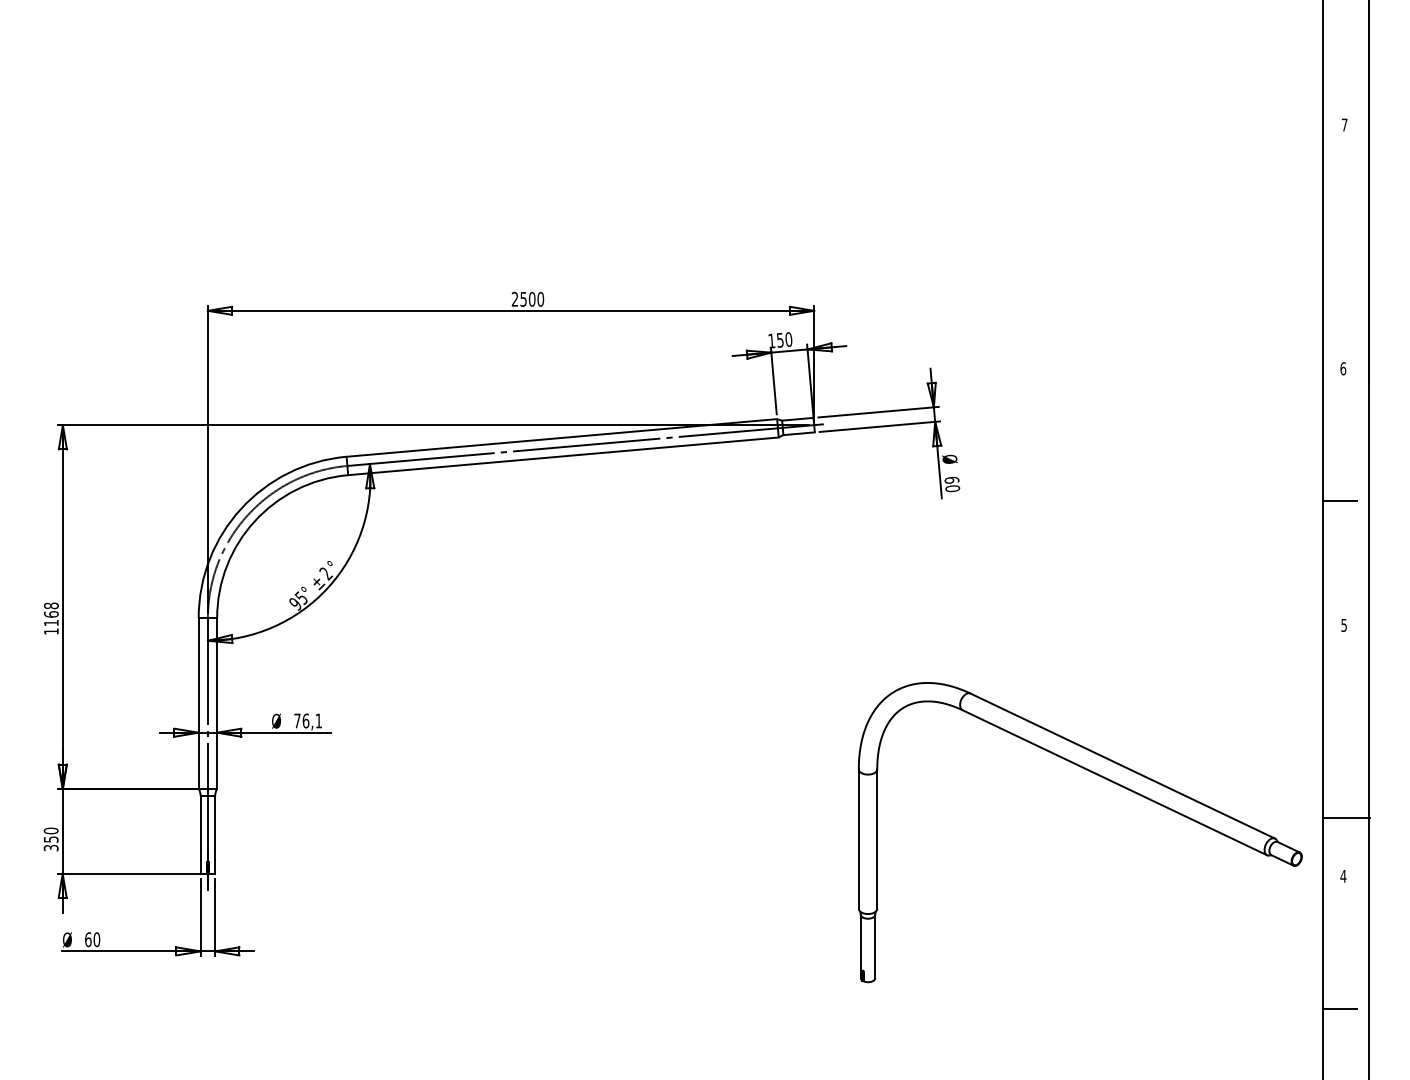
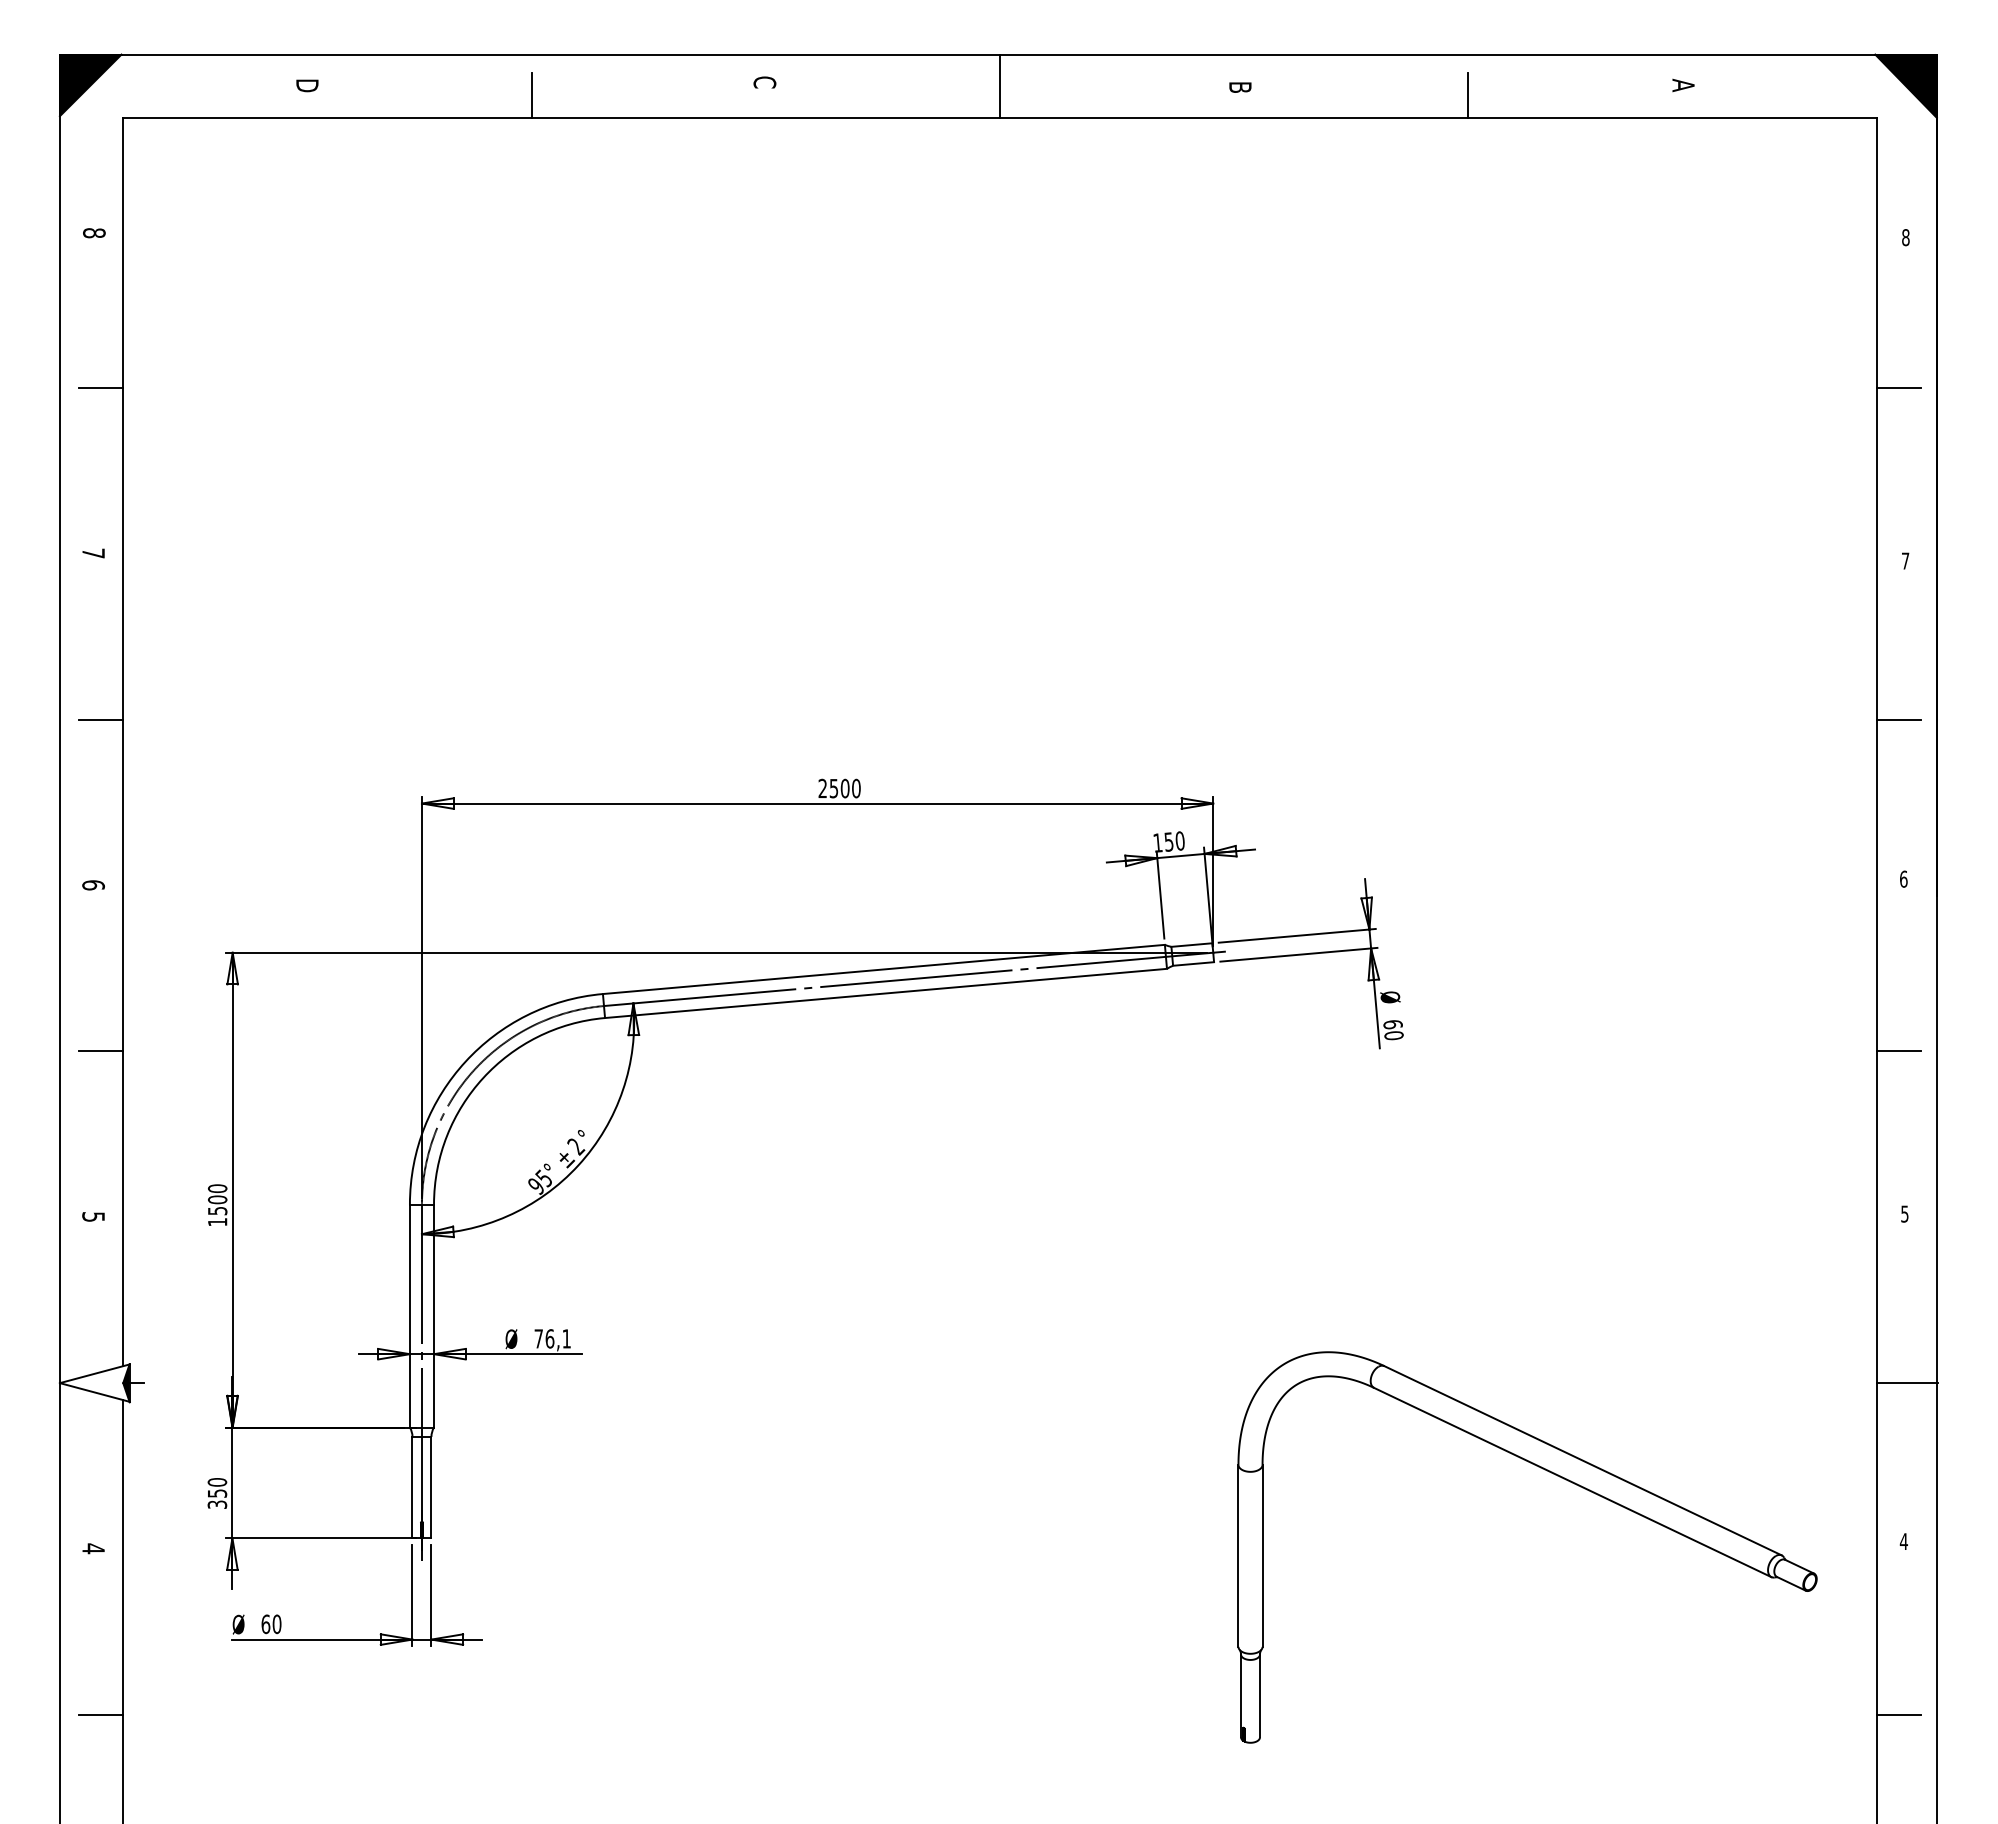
line: (1339, 246) -> (1898, 719), added
text: (51, 614) -> (217, 1199), 1168 -> 1500
part: (1106, 779) -> (1561, 1478), moved
line: (1346, 818) -> (1907, 1383), moved

